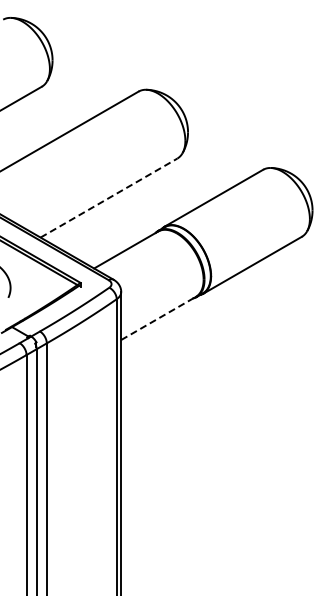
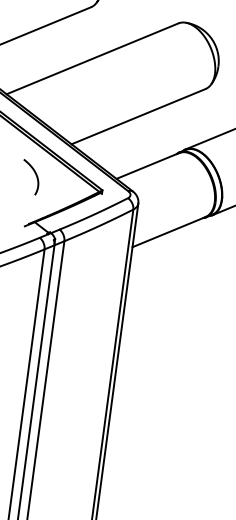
line: (108, 198) -> (138, 116), dashed -> solid
line: (158, 318) -> (168, 232), dashed -> solid

